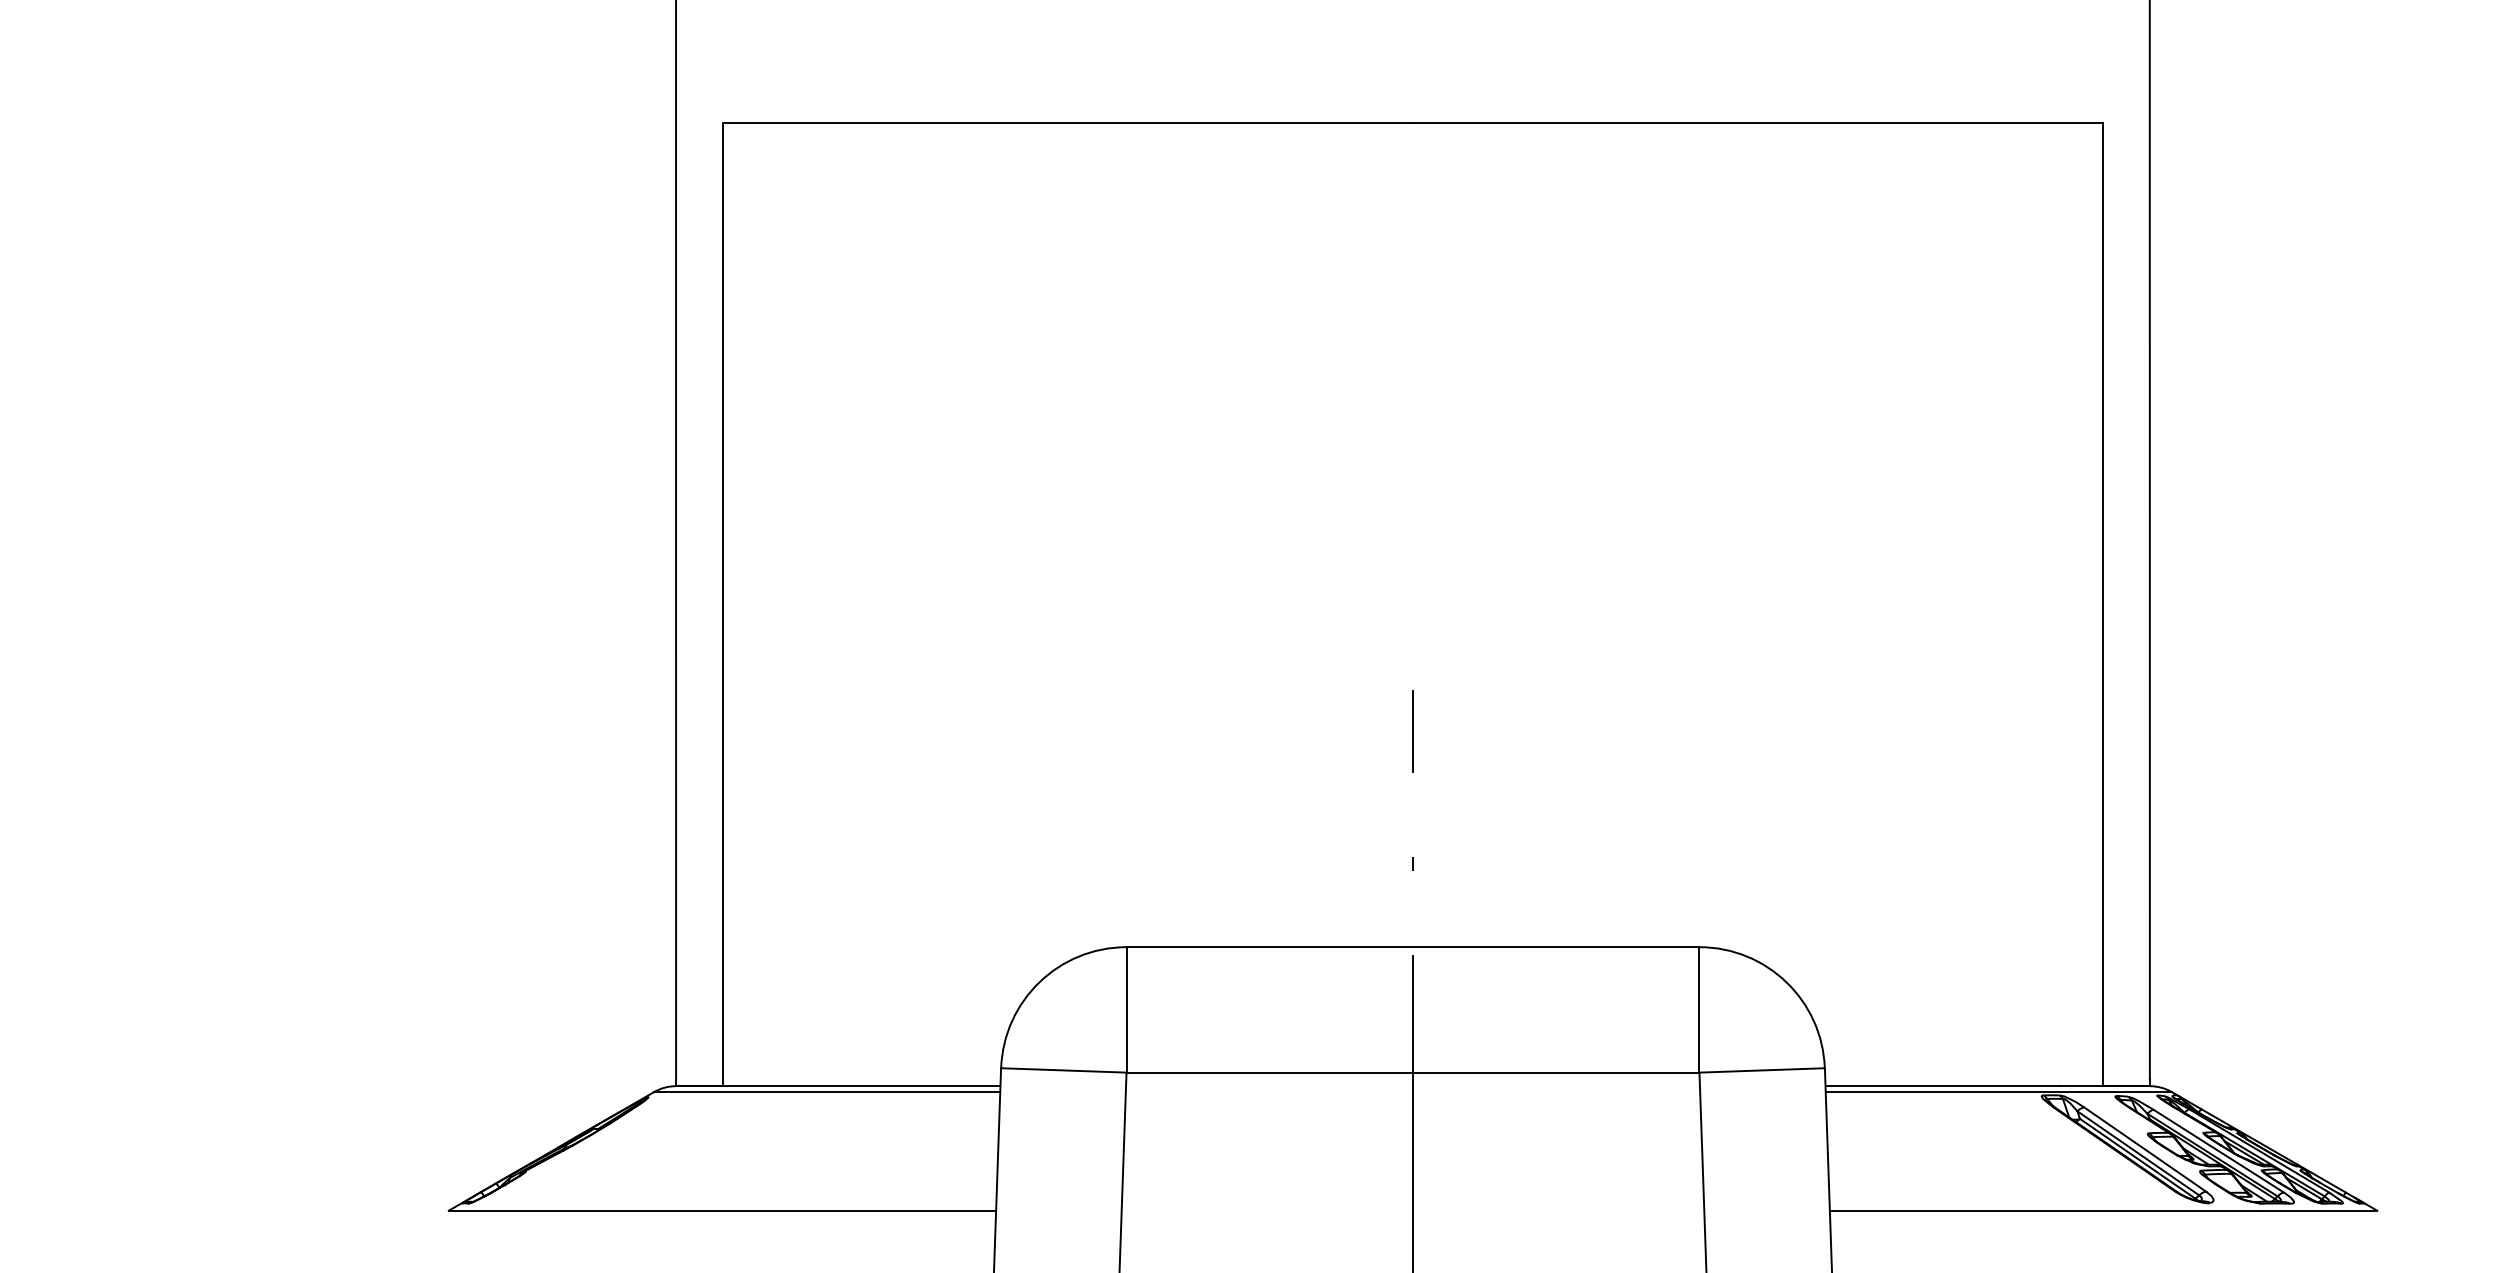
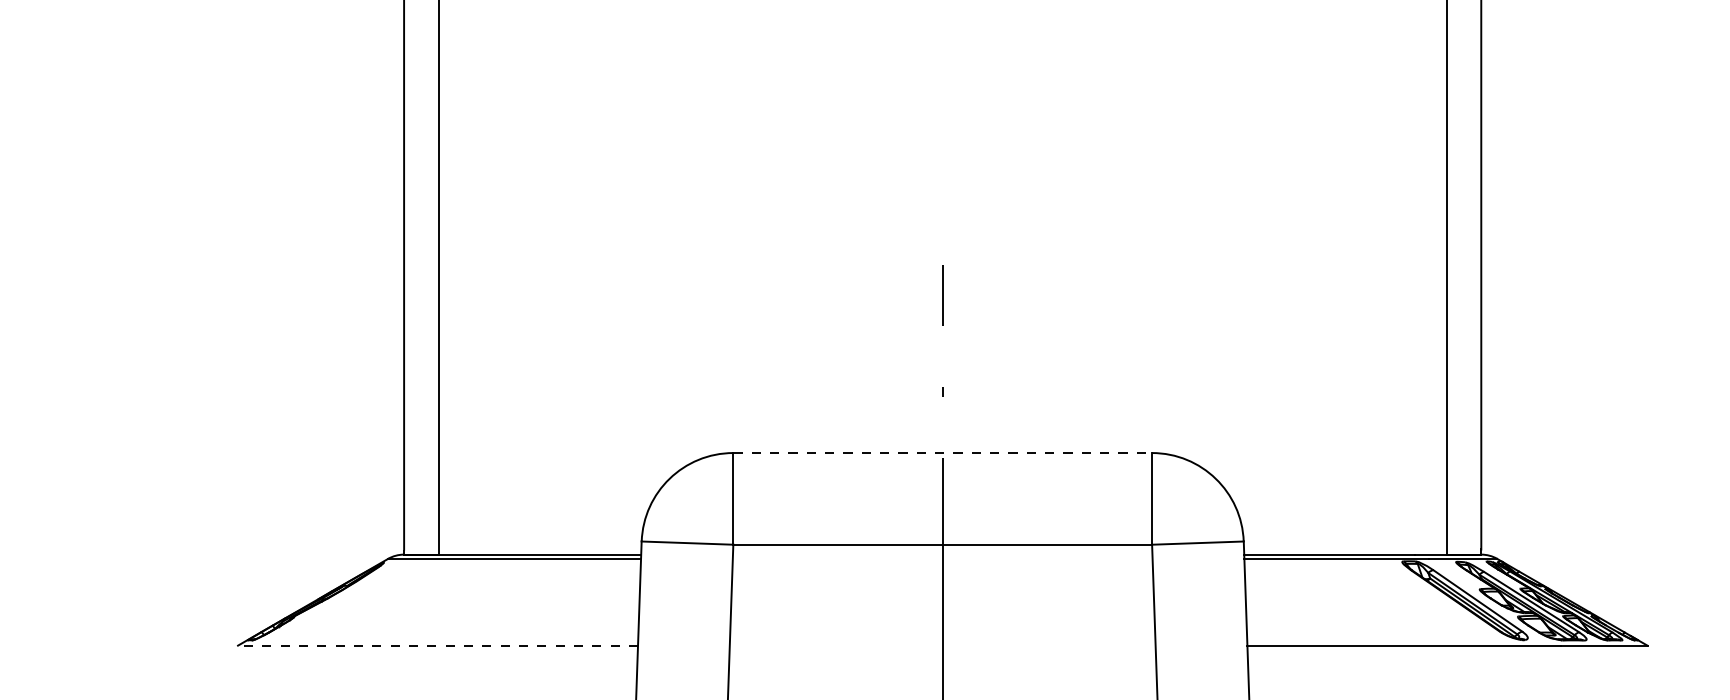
line: (1413, 947) -> (943, 453), solid -> dashed
line: (722, 1210) -> (438, 645), solid -> dashed

